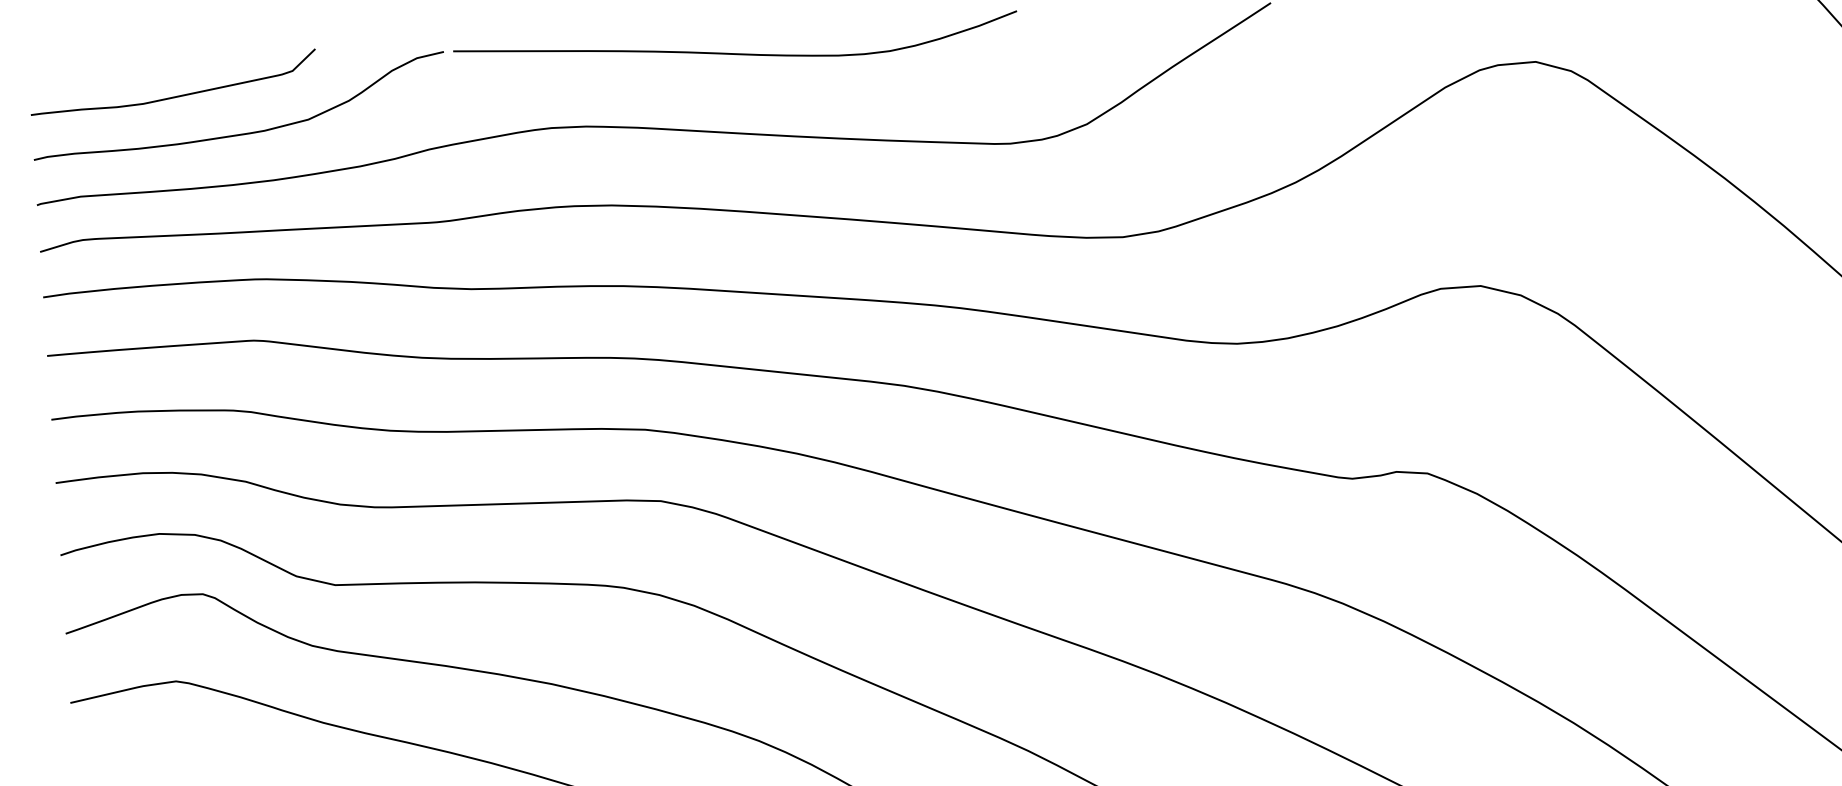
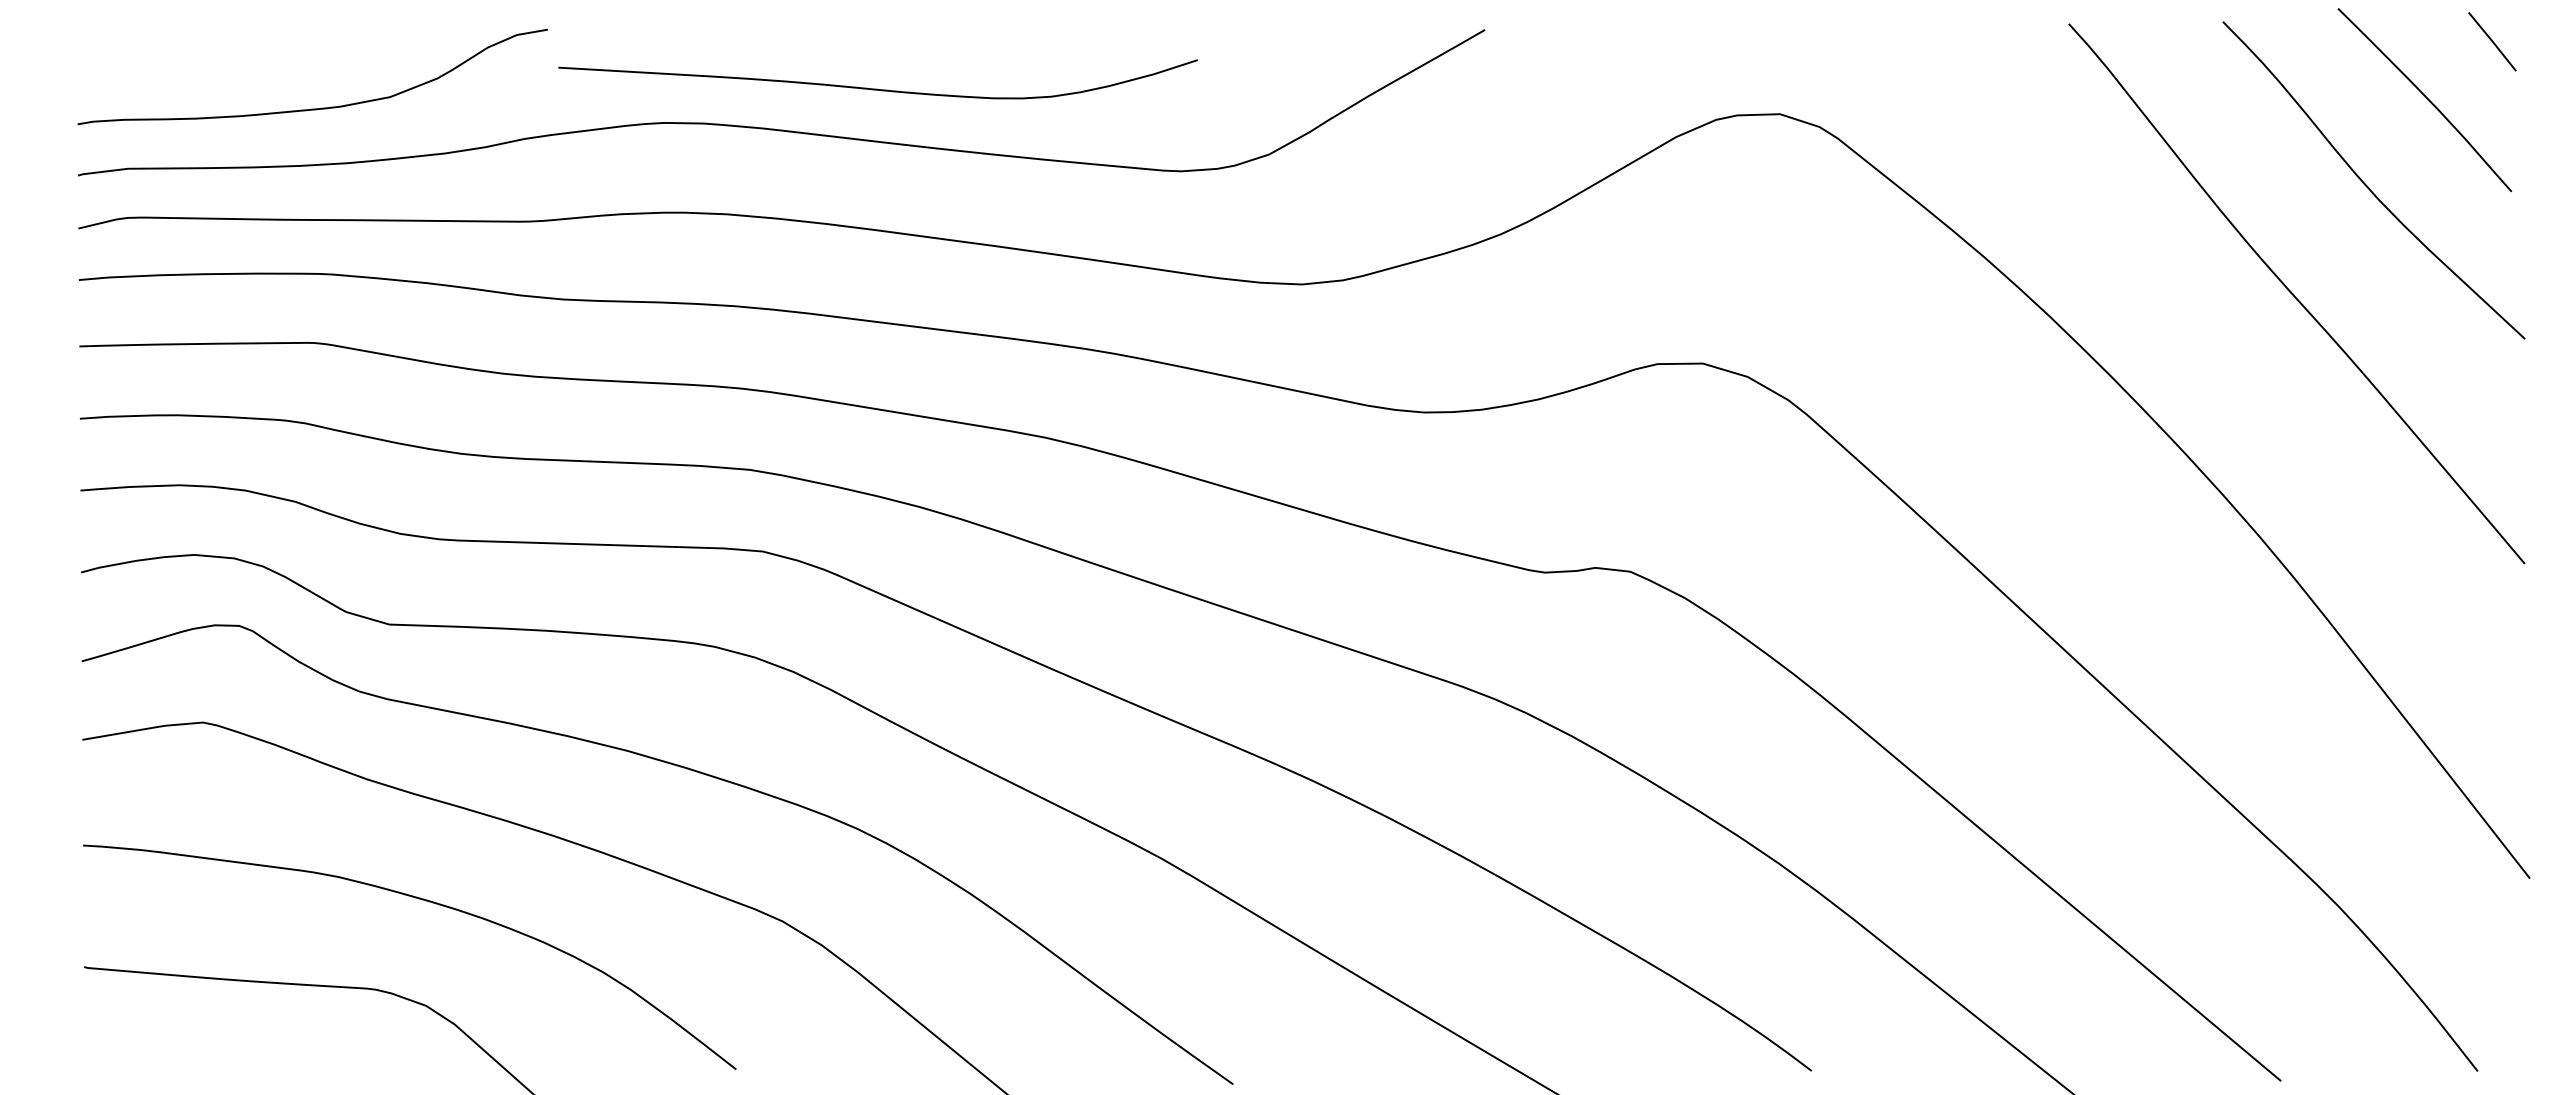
curve: (735, 52) -> (877, 88), moved
curve: (175, 96) -> (241, 61), removed

